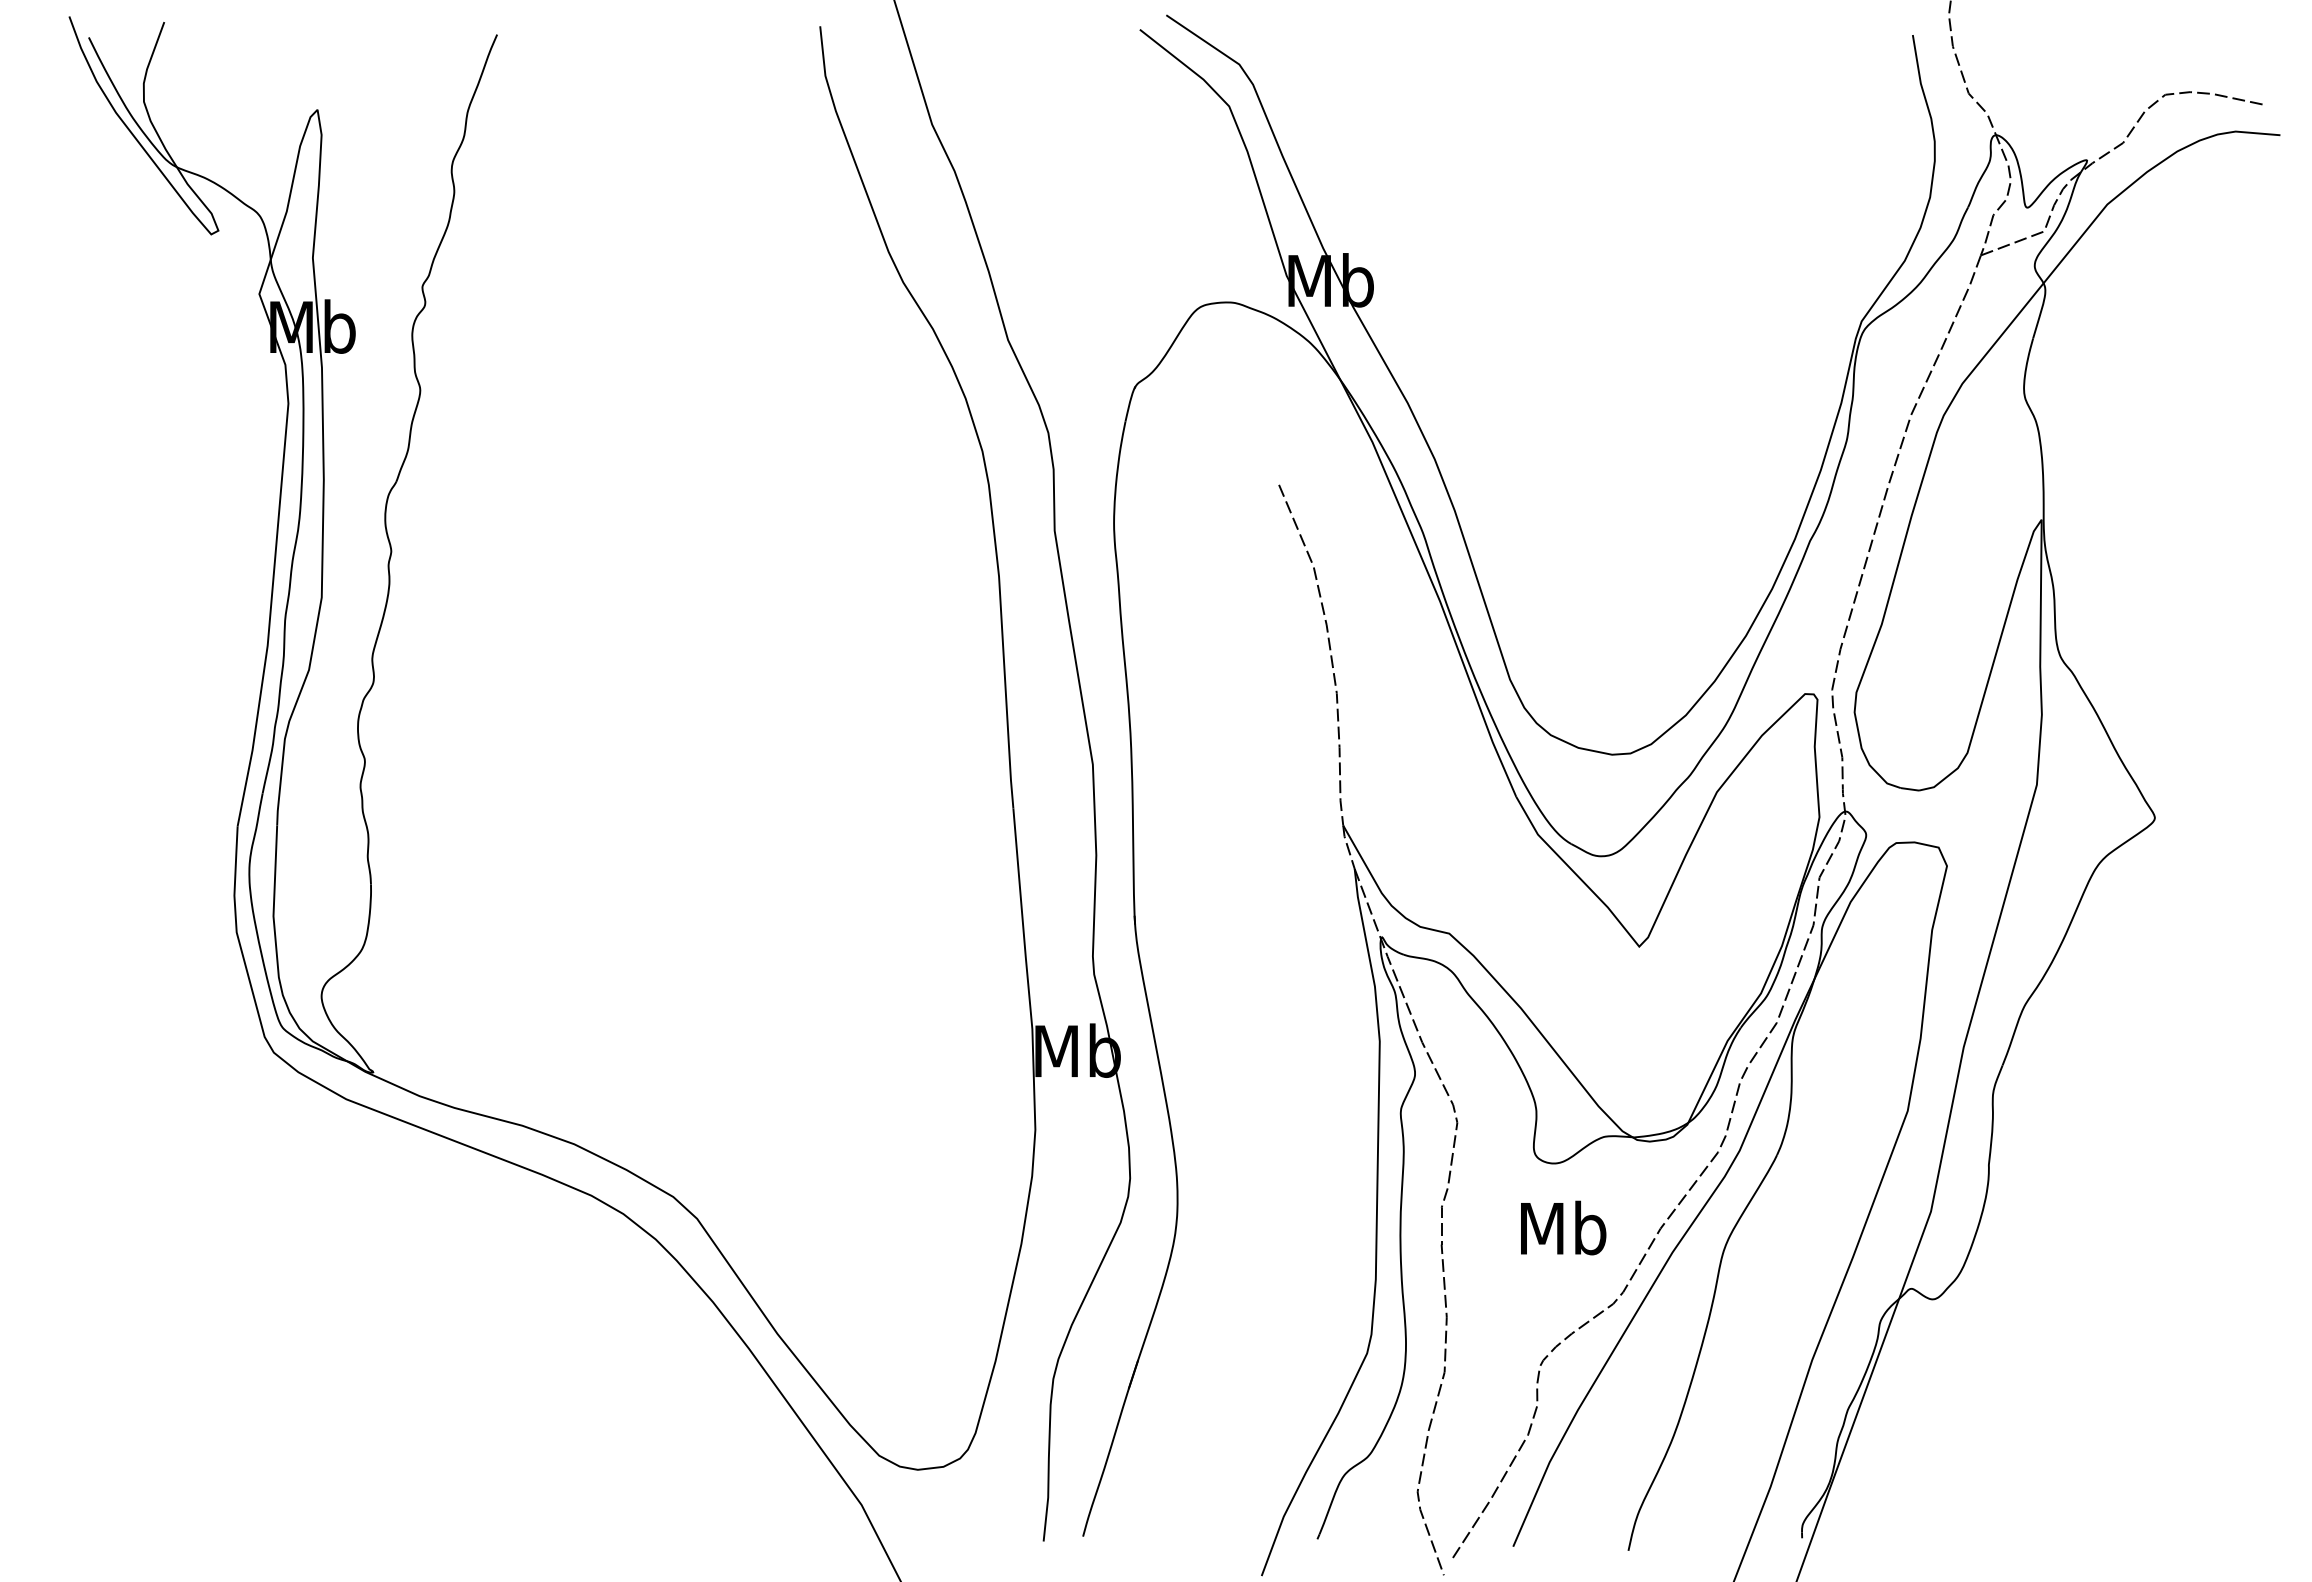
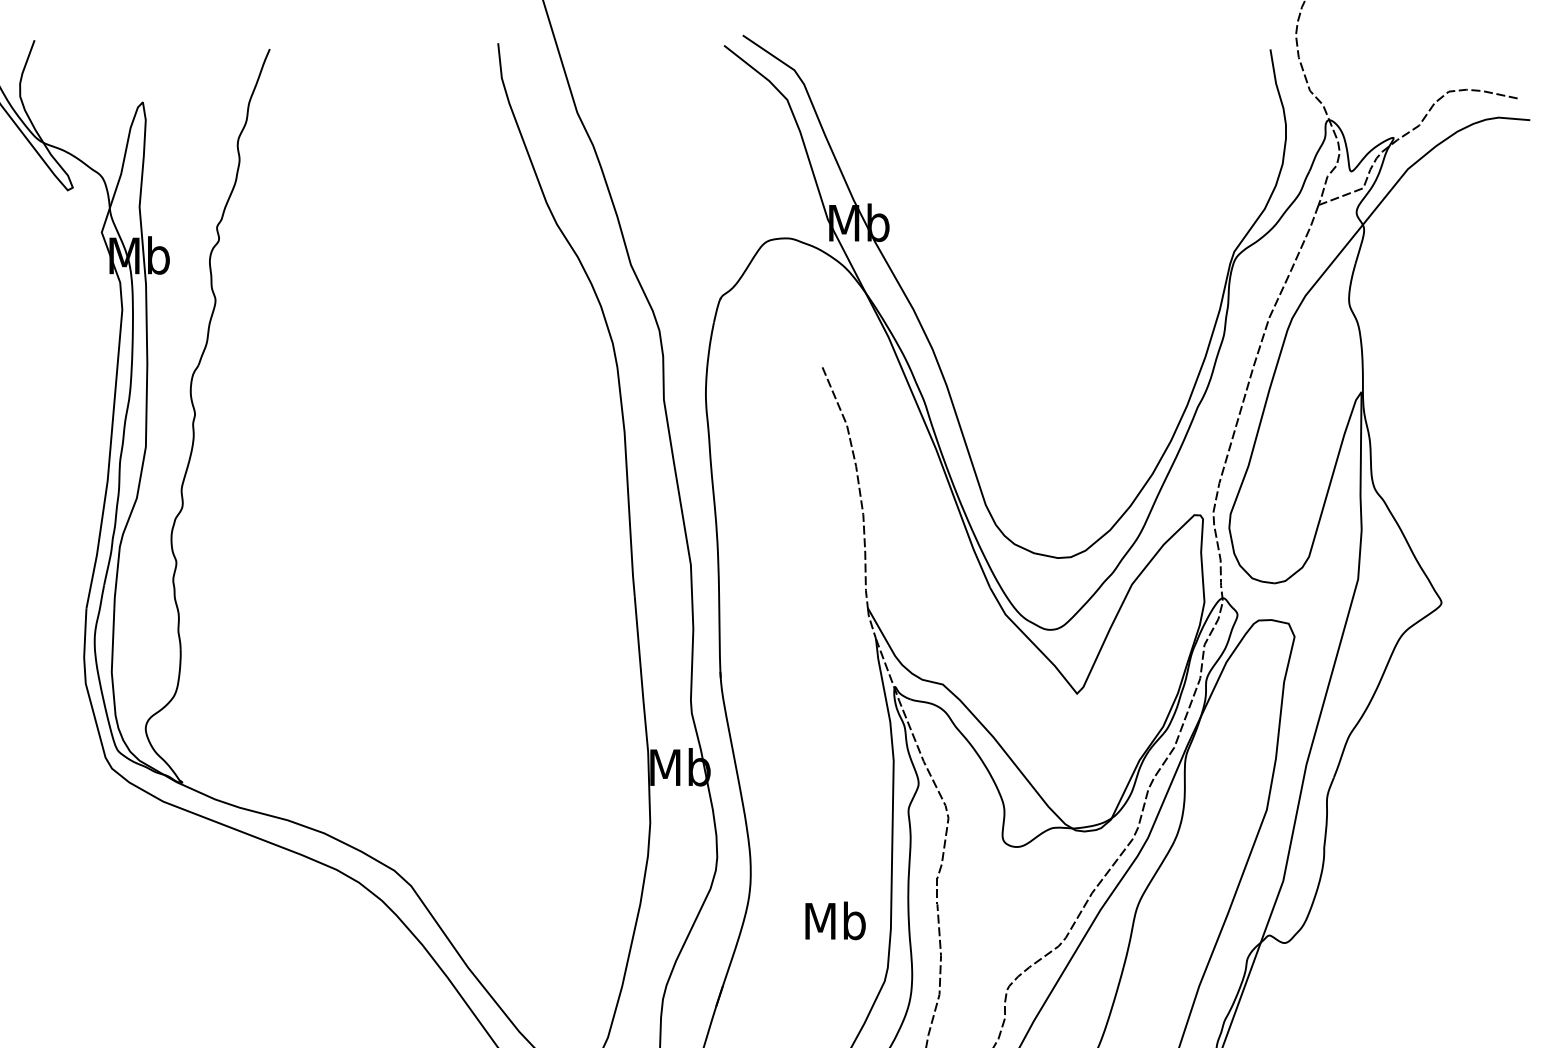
text: (1563, 1227) -> (835, 920), moved

